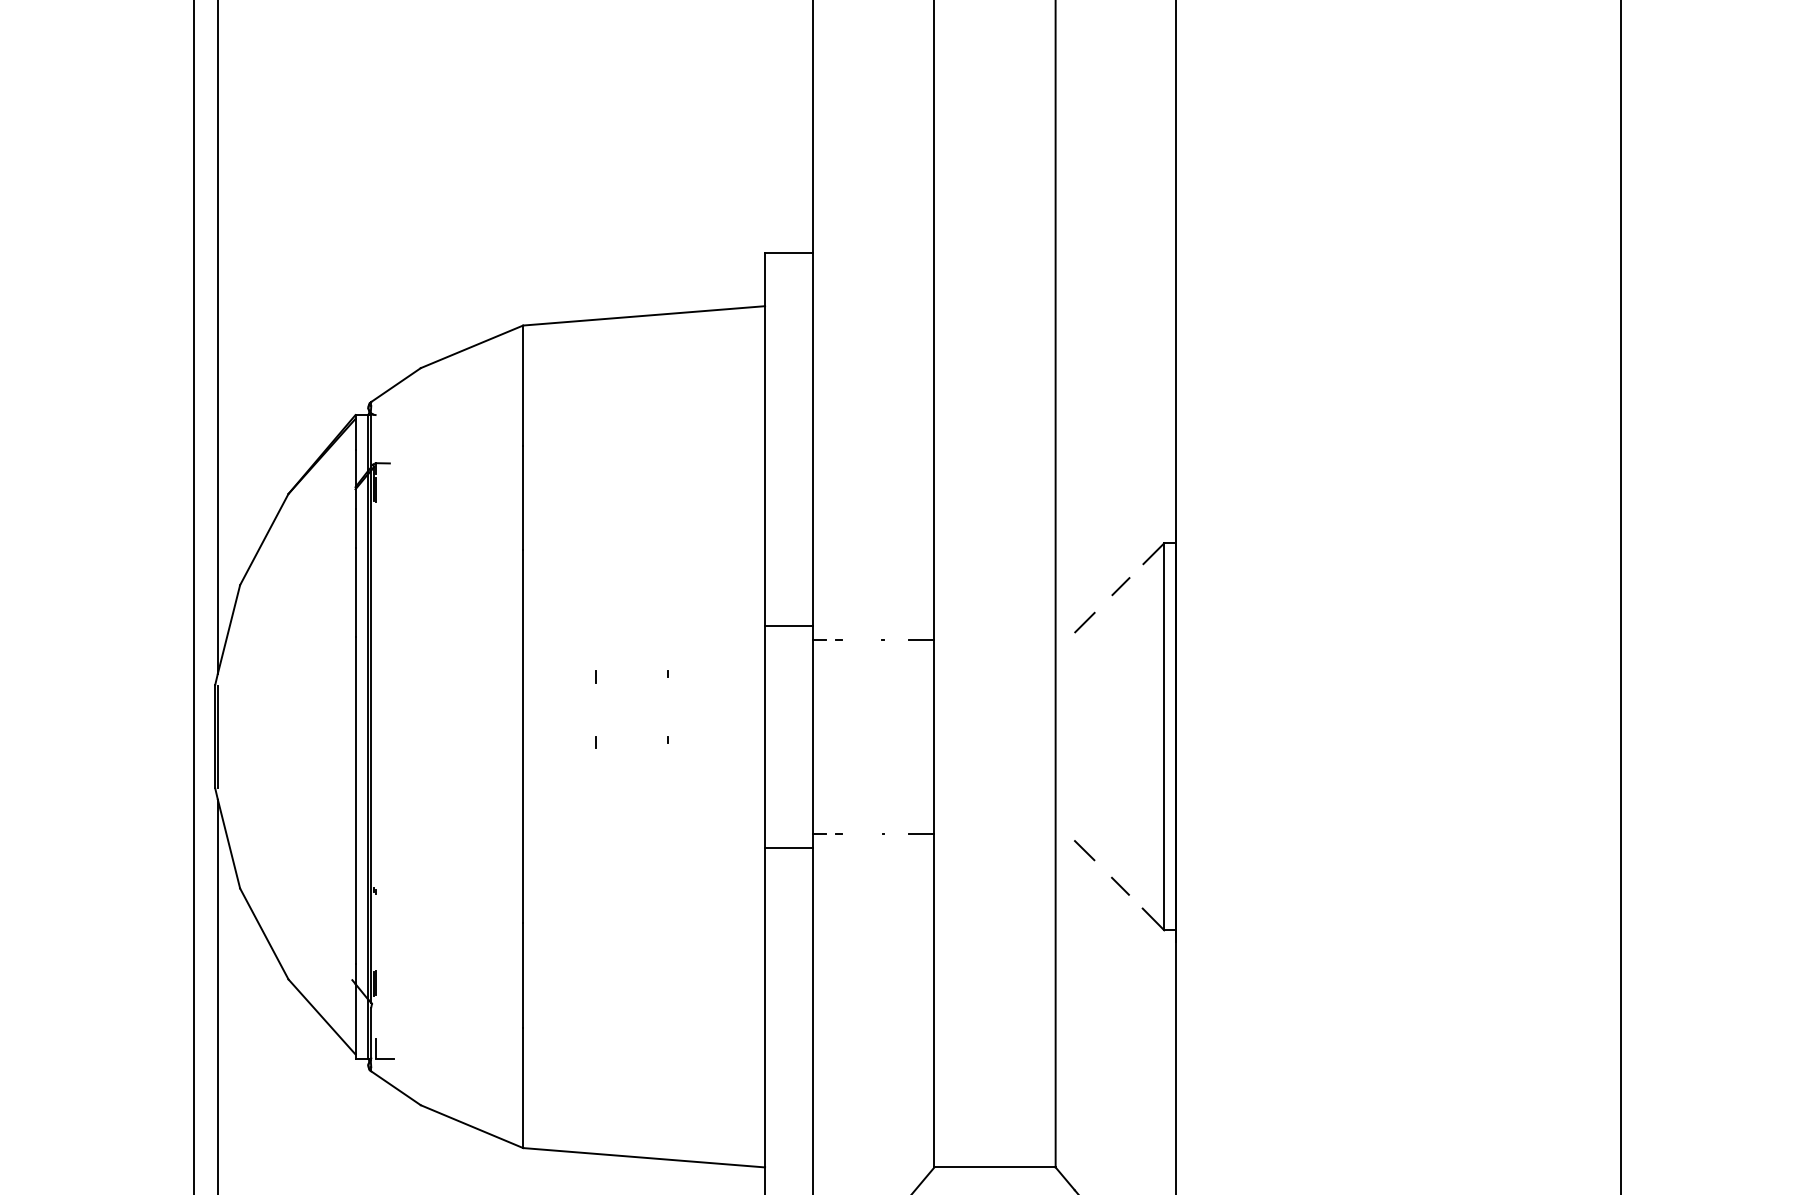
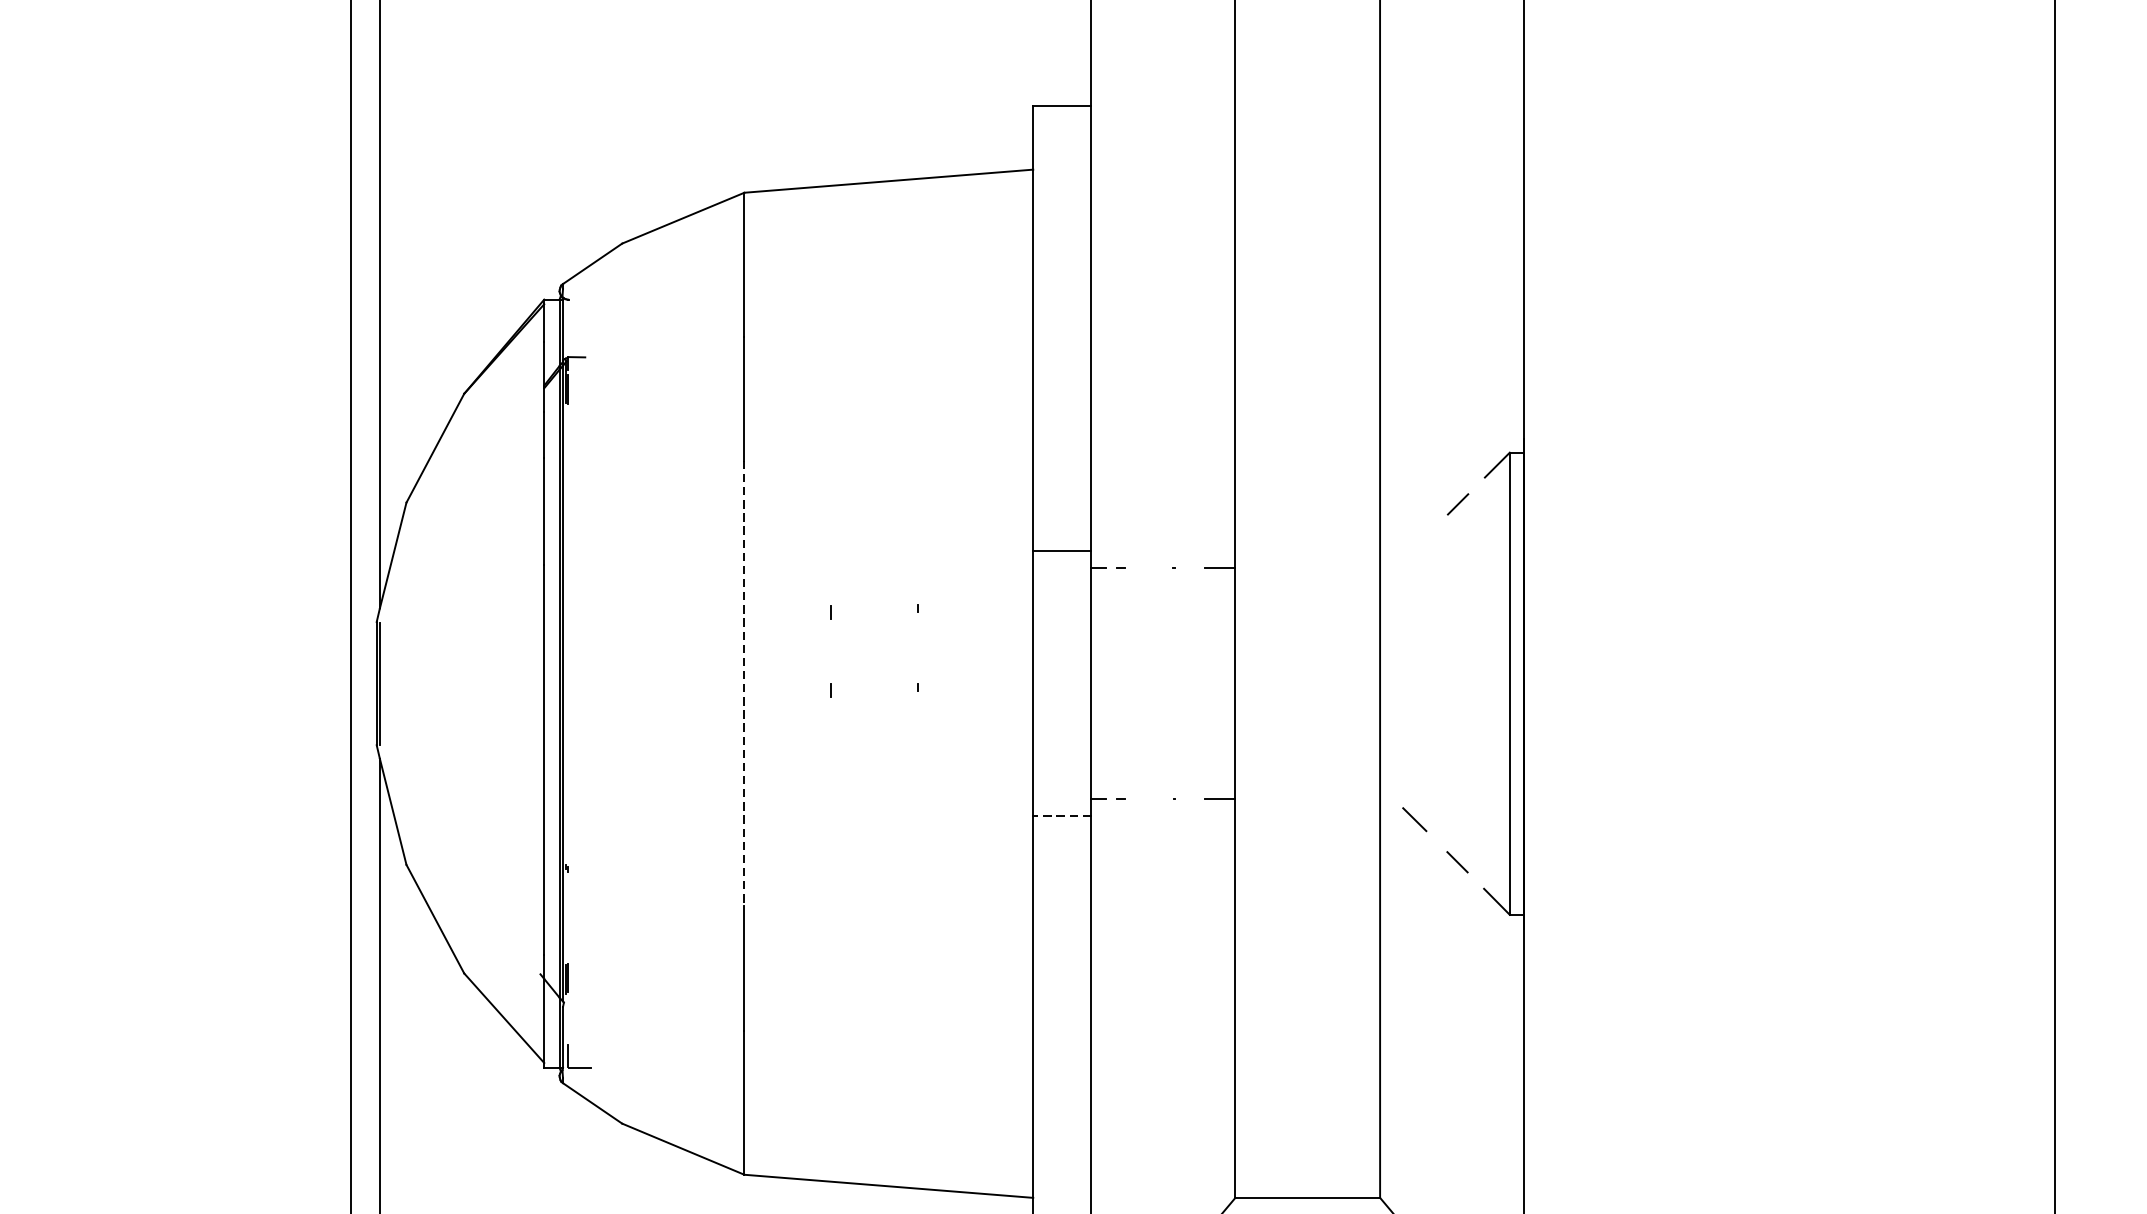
line: (1084, 622) -> (1414, 547), removed
line: (523, 736) -> (744, 683), solid -> dashed
line: (788, 847) -> (1061, 815), solid -> dashed

